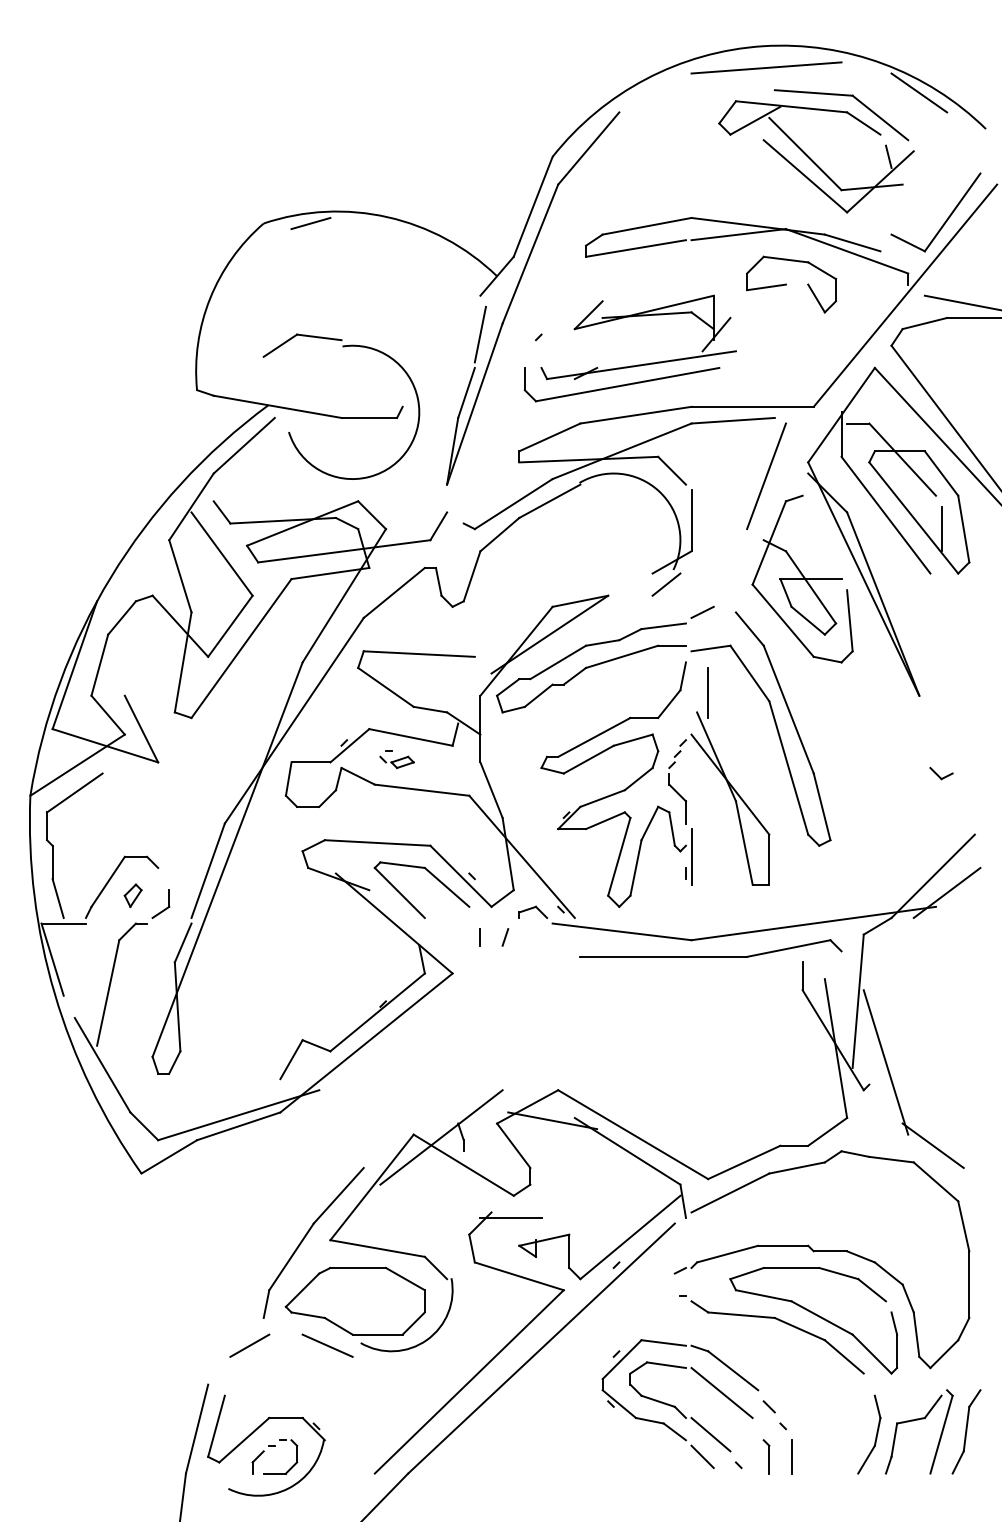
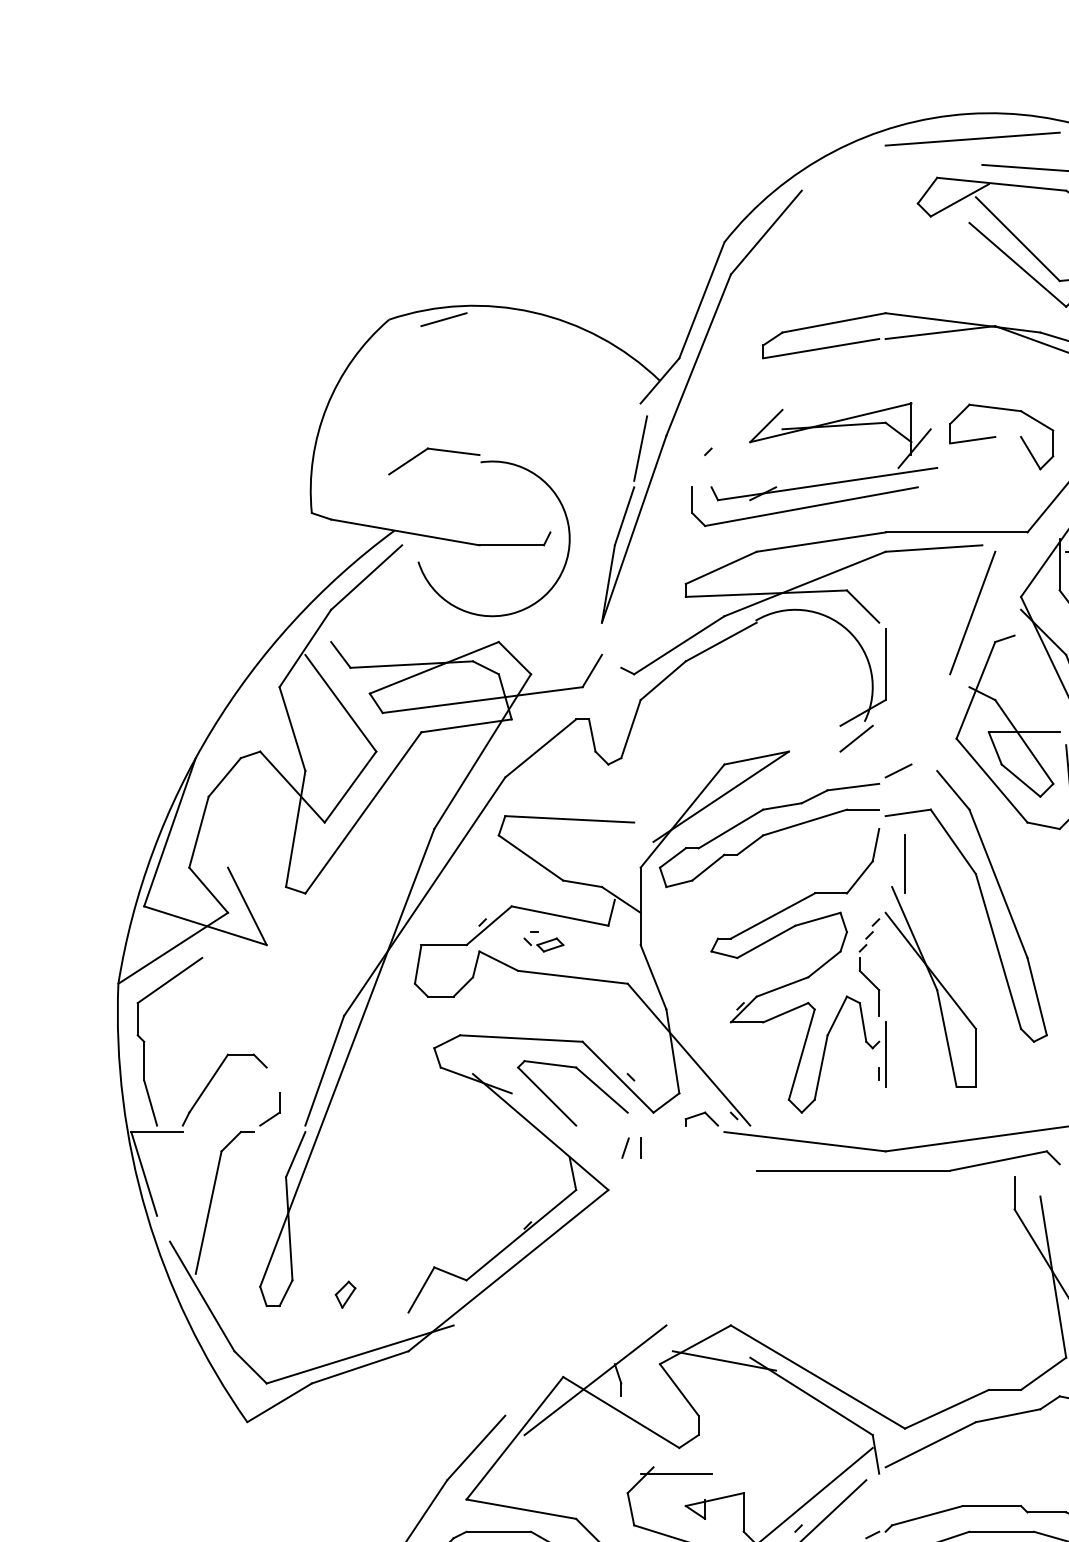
part: (791, 284) -> (1001, 436), moved
part: (132, 895) -> (344, 1294), moved
line: (505, 937) -> (625, 1148), moved

